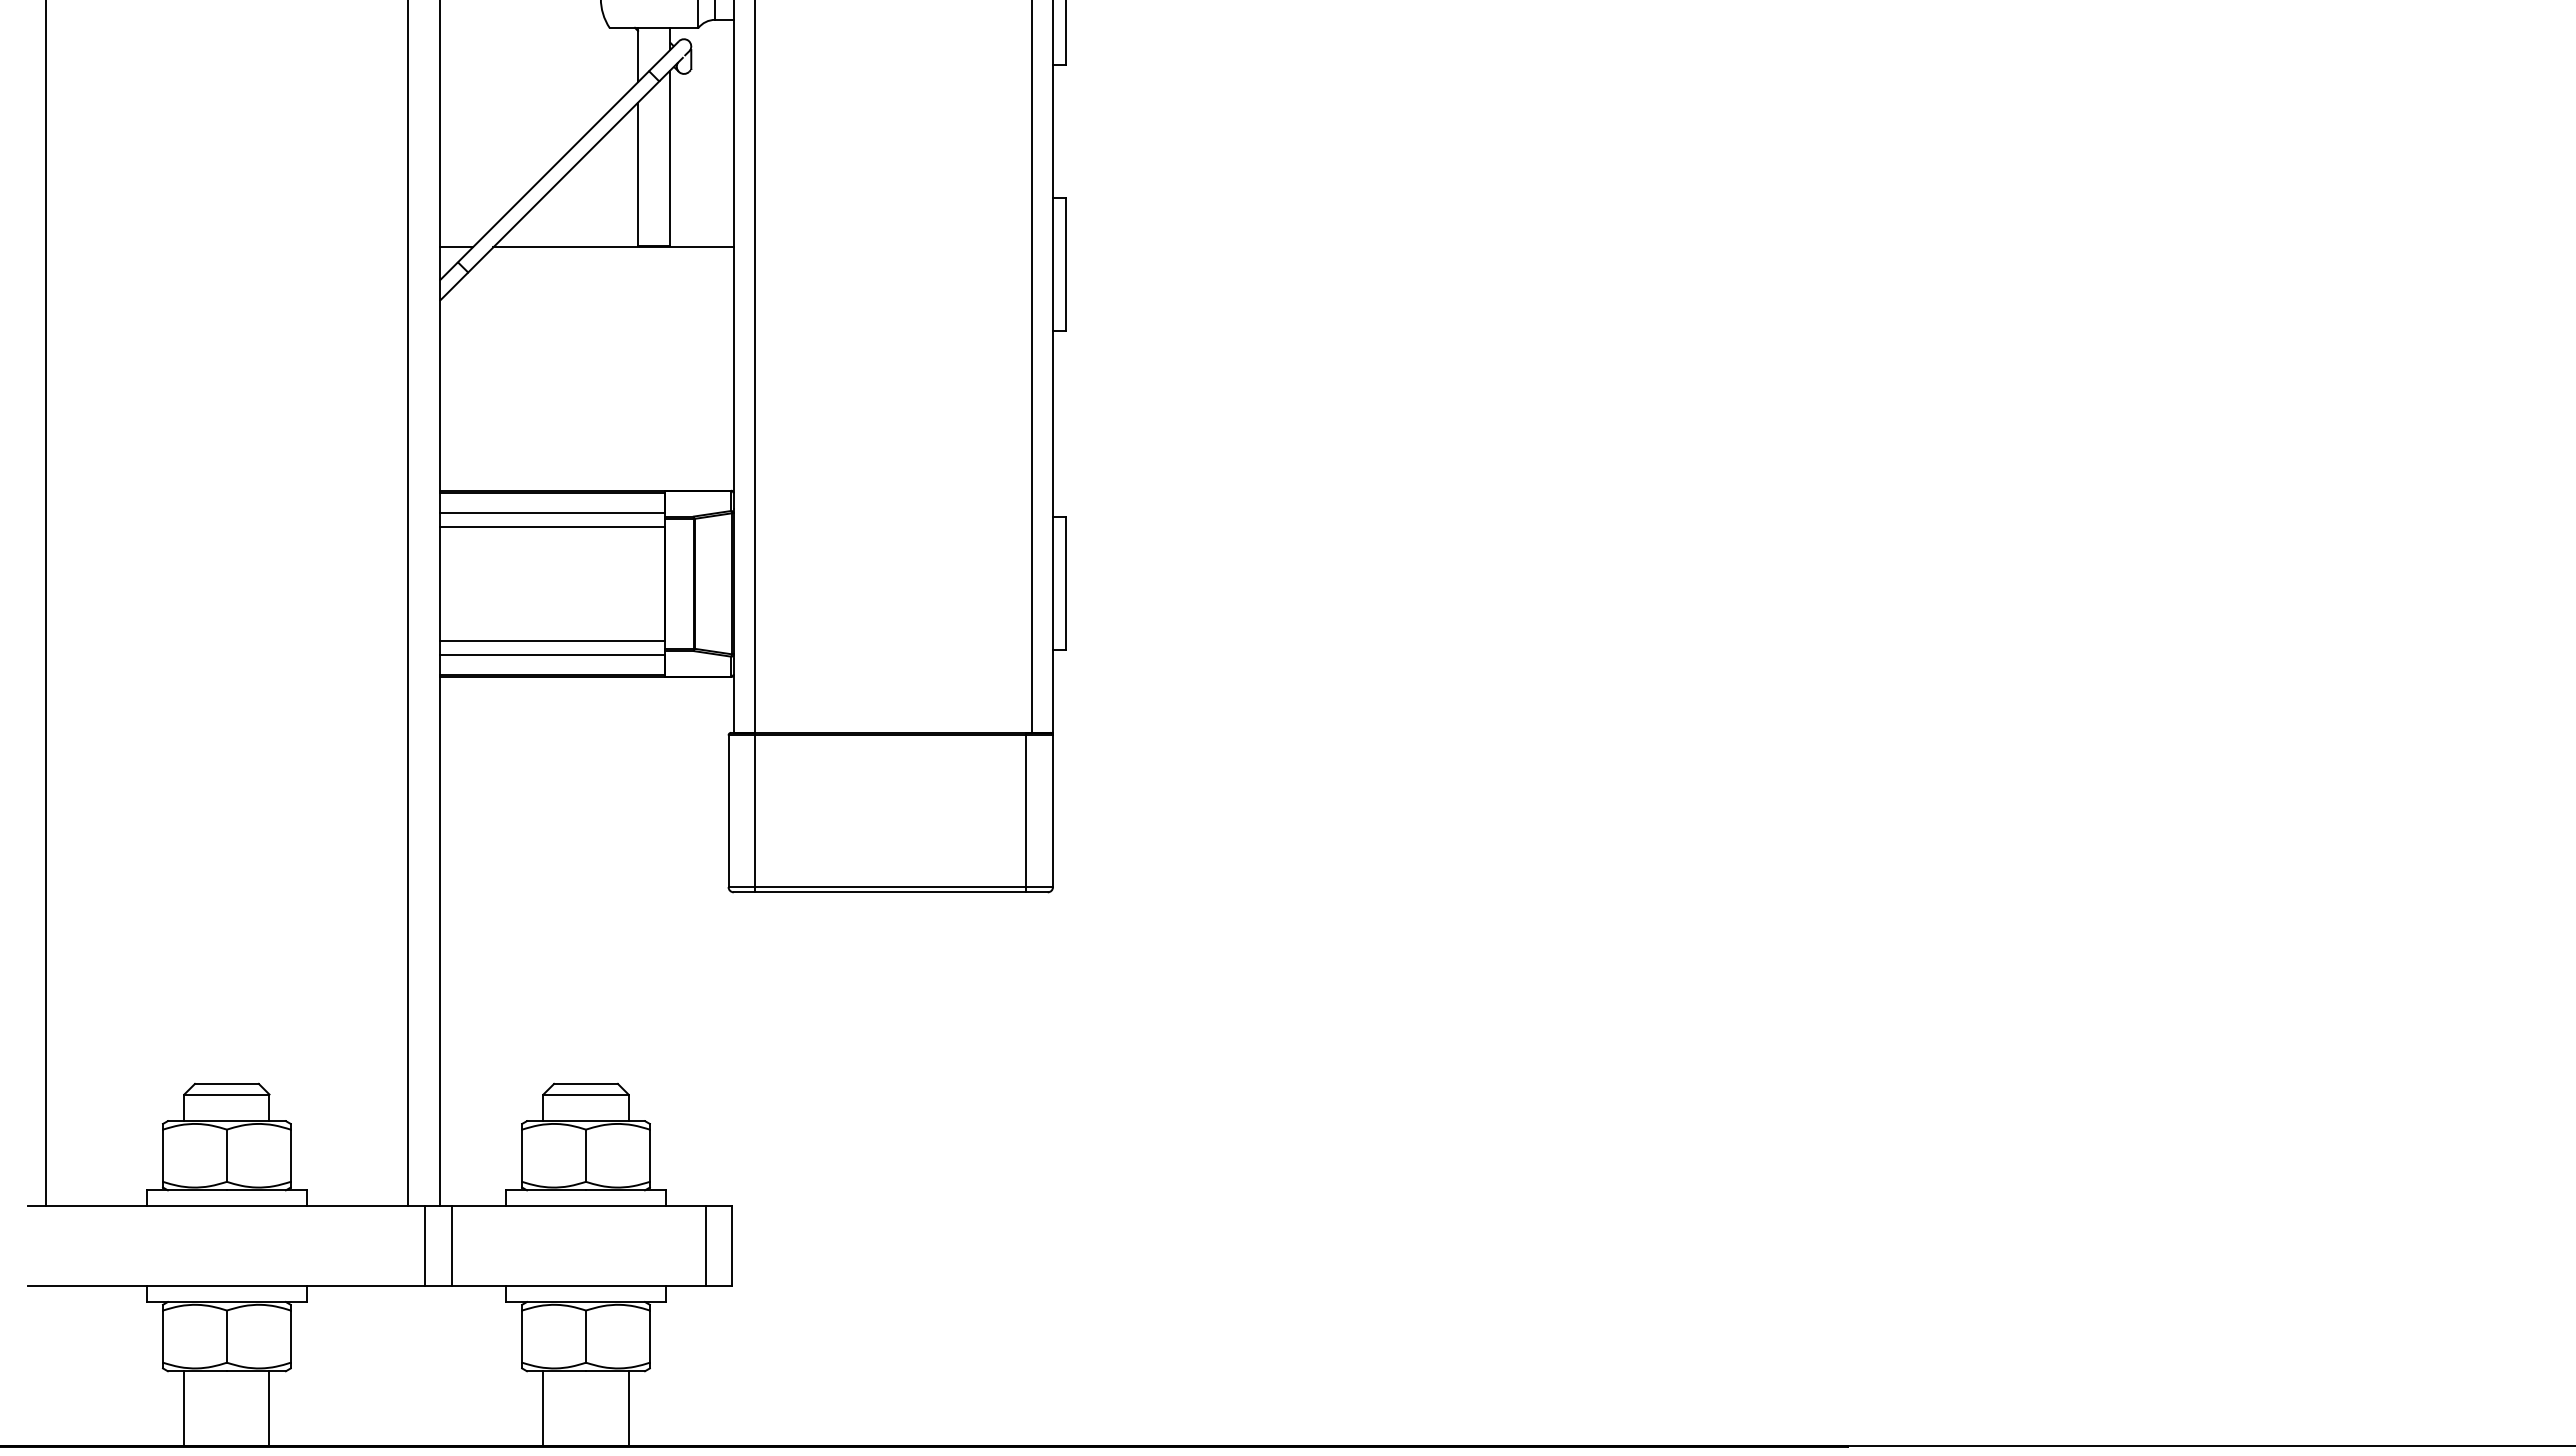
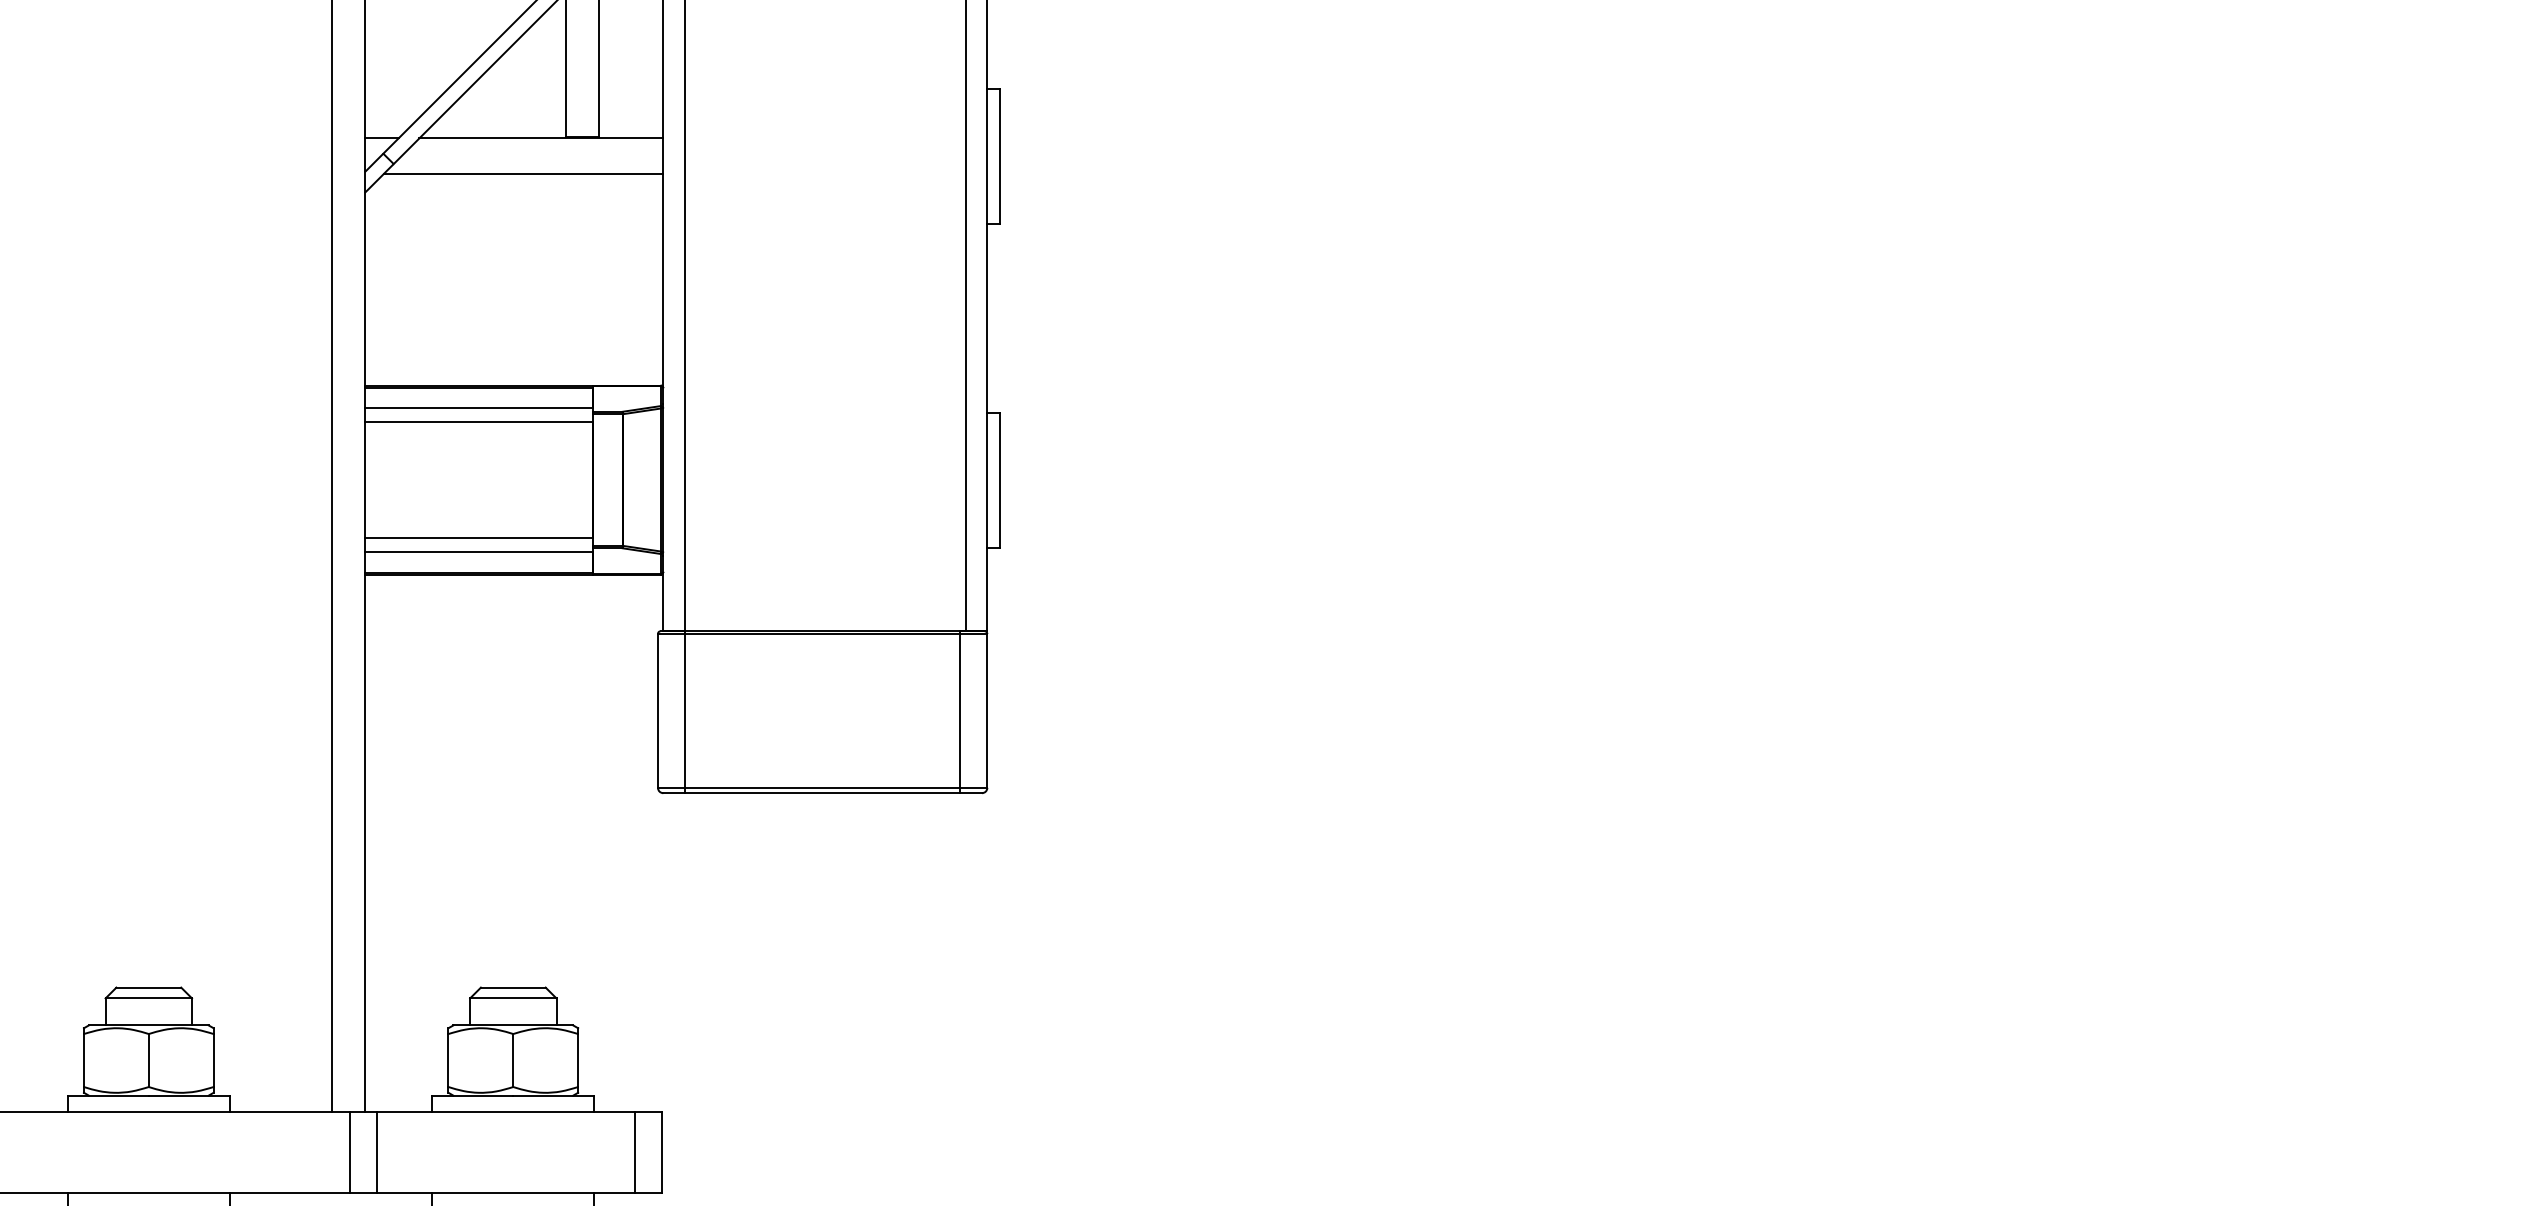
line: (595, 281) -> (522, 173), added

